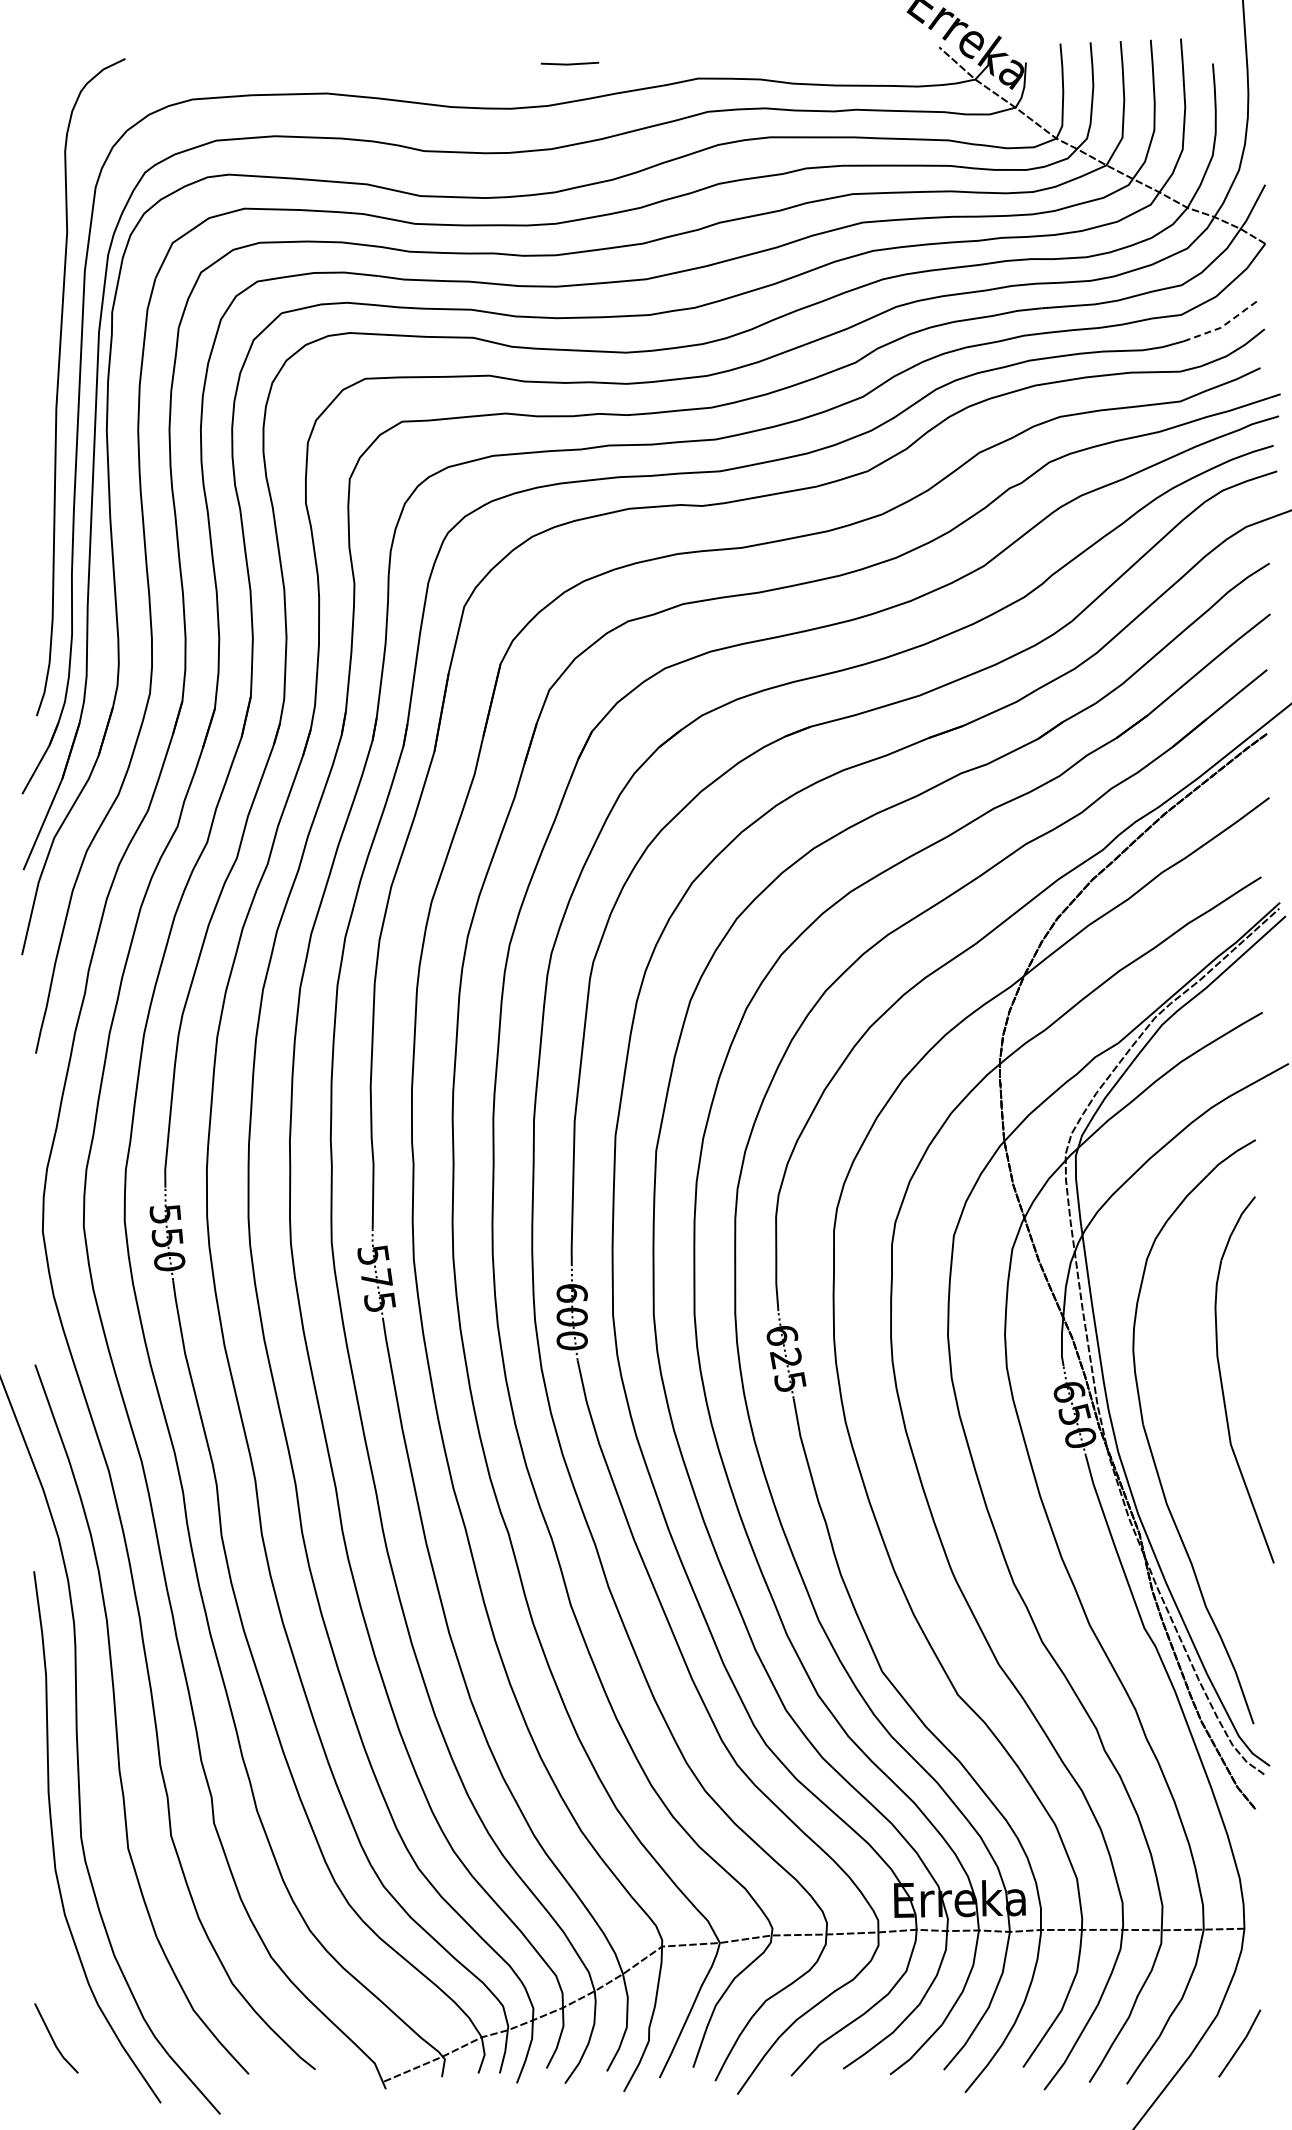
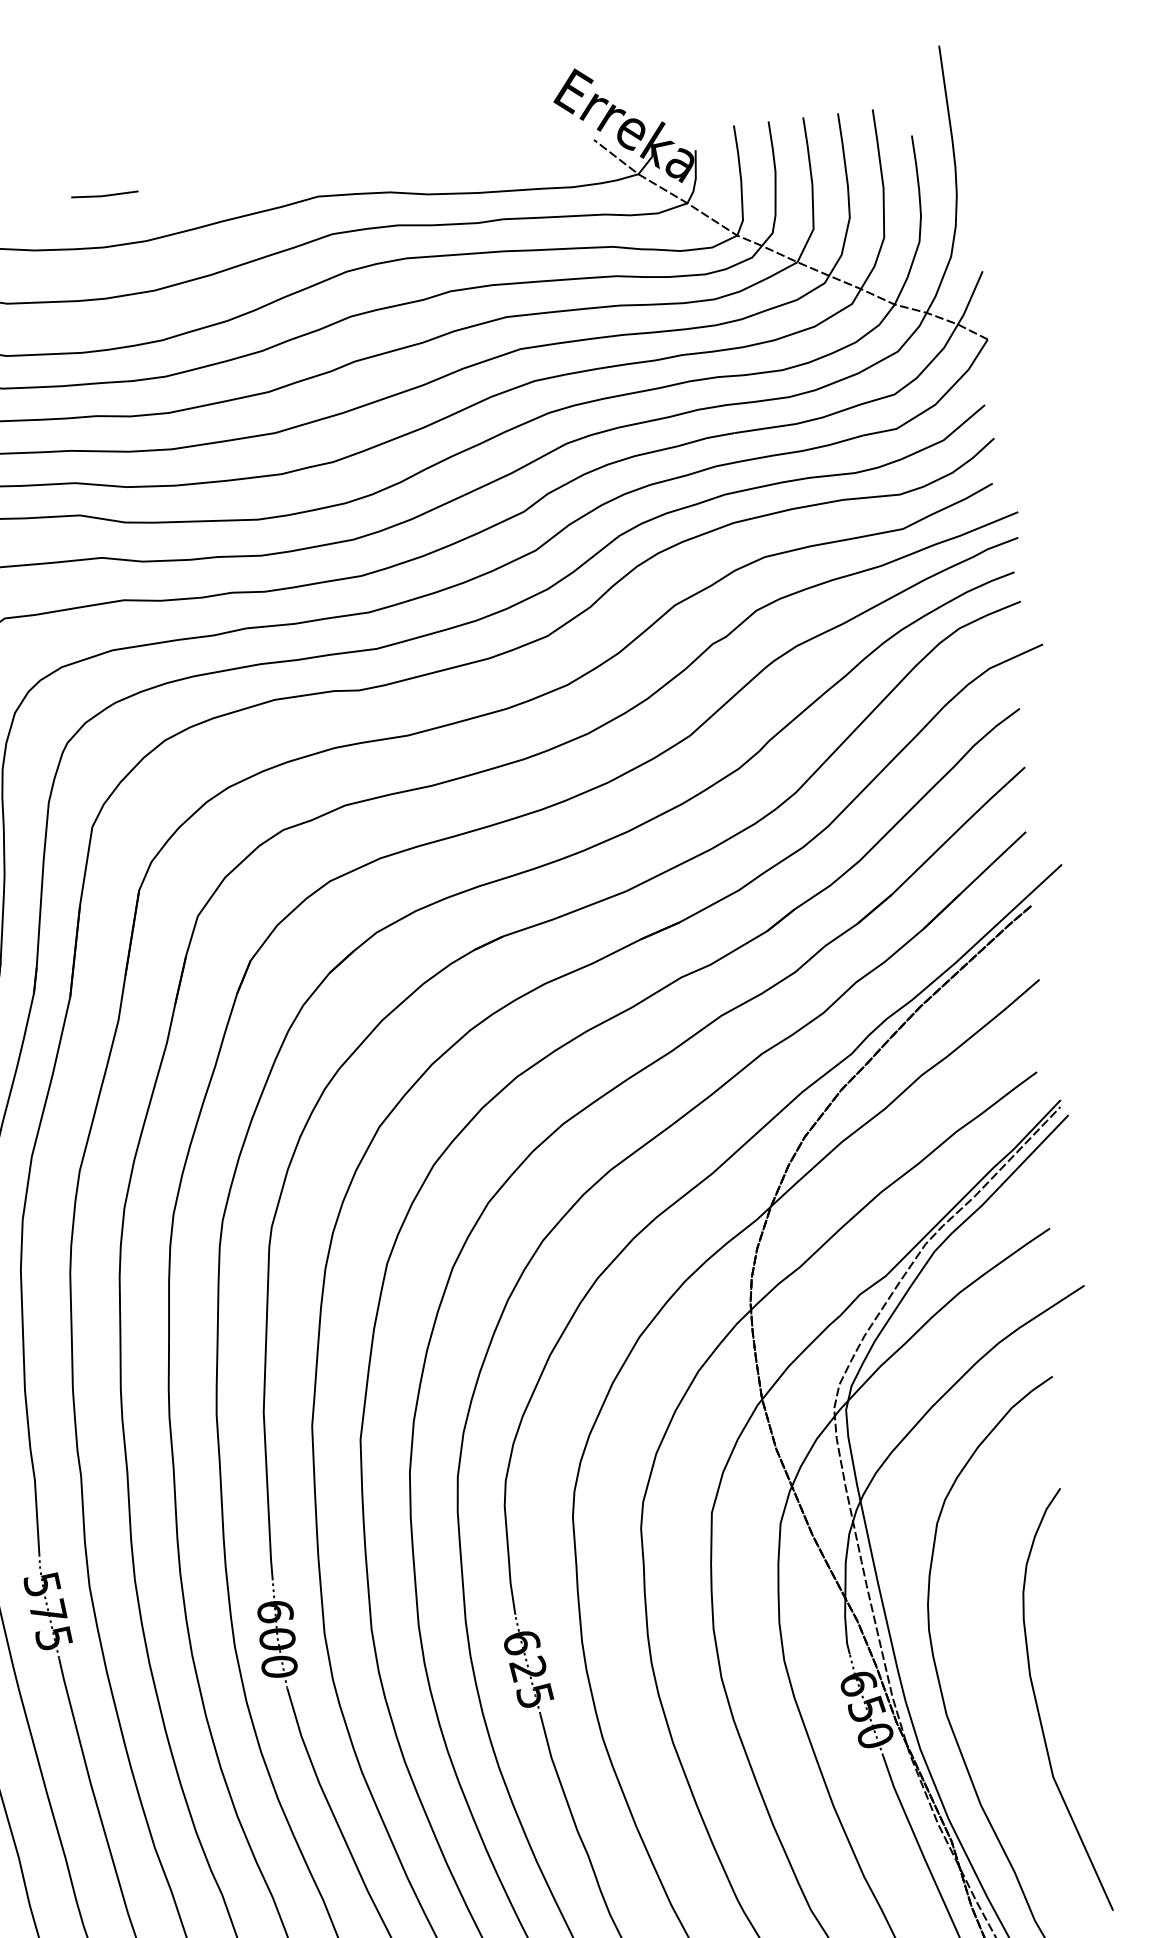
line: (569, 63) -> (104, 194), moved
line: (1223, 326) -> (946, 438), dashed -> solid
part: (1222, 1381) -> (1038, 1704), moved

